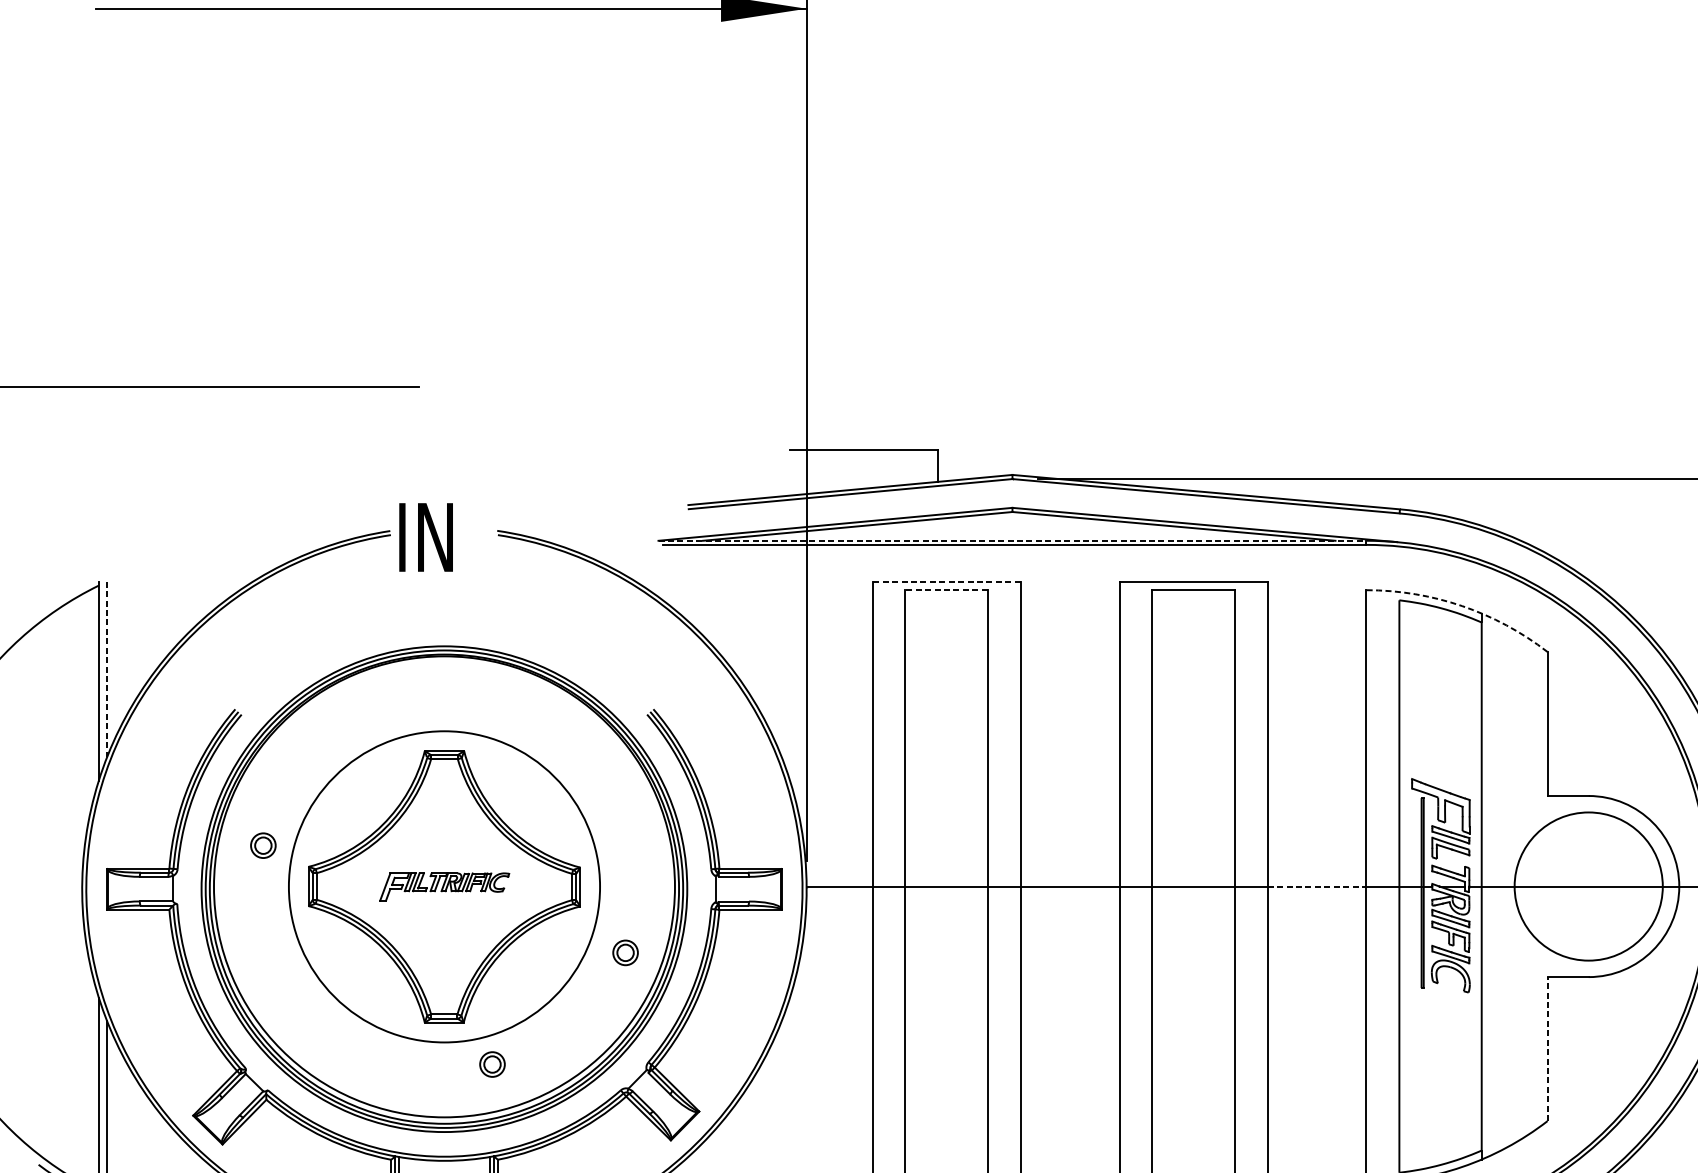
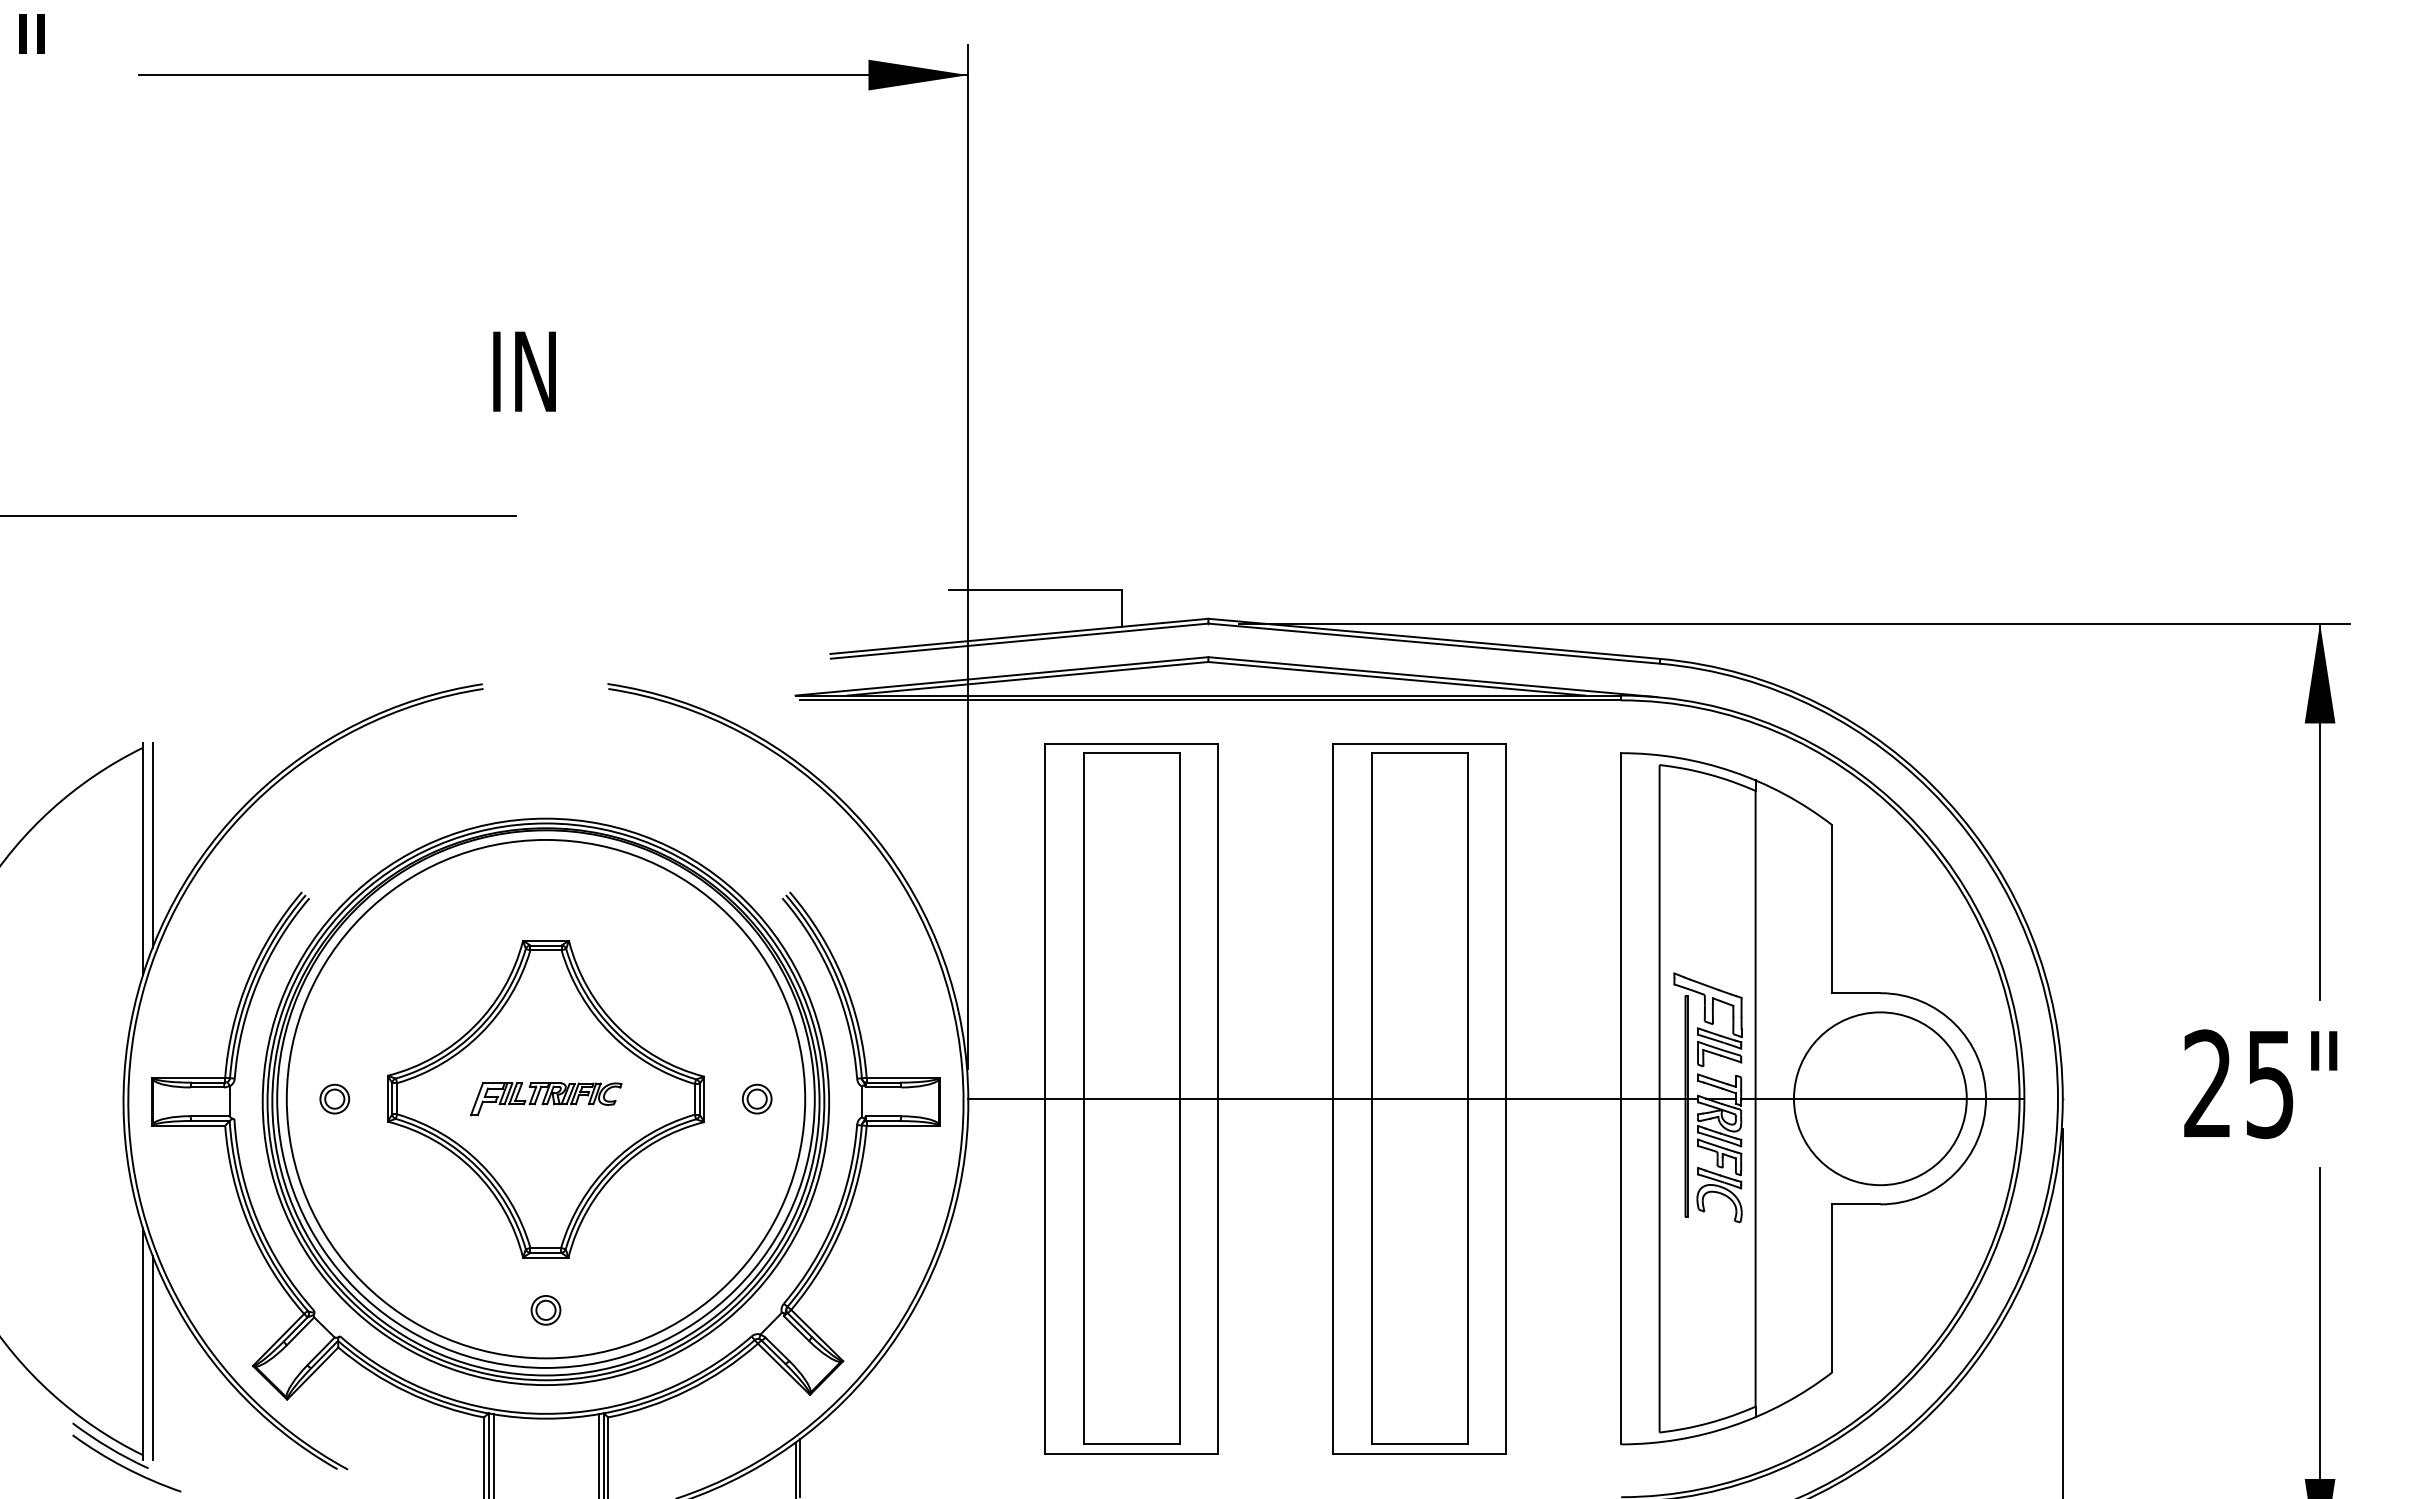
text: (426, 537) -> (524, 371), moved
line: (1012, 540) -> (1208, 695), dashed -> solid
line: (946, 581) -> (1131, 743), dashed -> solid
line: (946, 590) -> (1131, 753), dashed -> solid
arc: (1461, 605) -> (1732, 771), dashed -> solid
line: (107, 670) -> (152, 846), dashed -> solid
part: (263, 845) -> (334, 1098), moved
circle: (444, 886) -> (545, 1098), size x1.43
line: (1316, 886) -> (1563, 1098), dashed -> solid
part: (624, 952) -> (756, 1098), moved
line: (1547, 1049) -> (1832, 1288), dashed -> solid
part: (492, 1064) -> (545, 1310), moved

